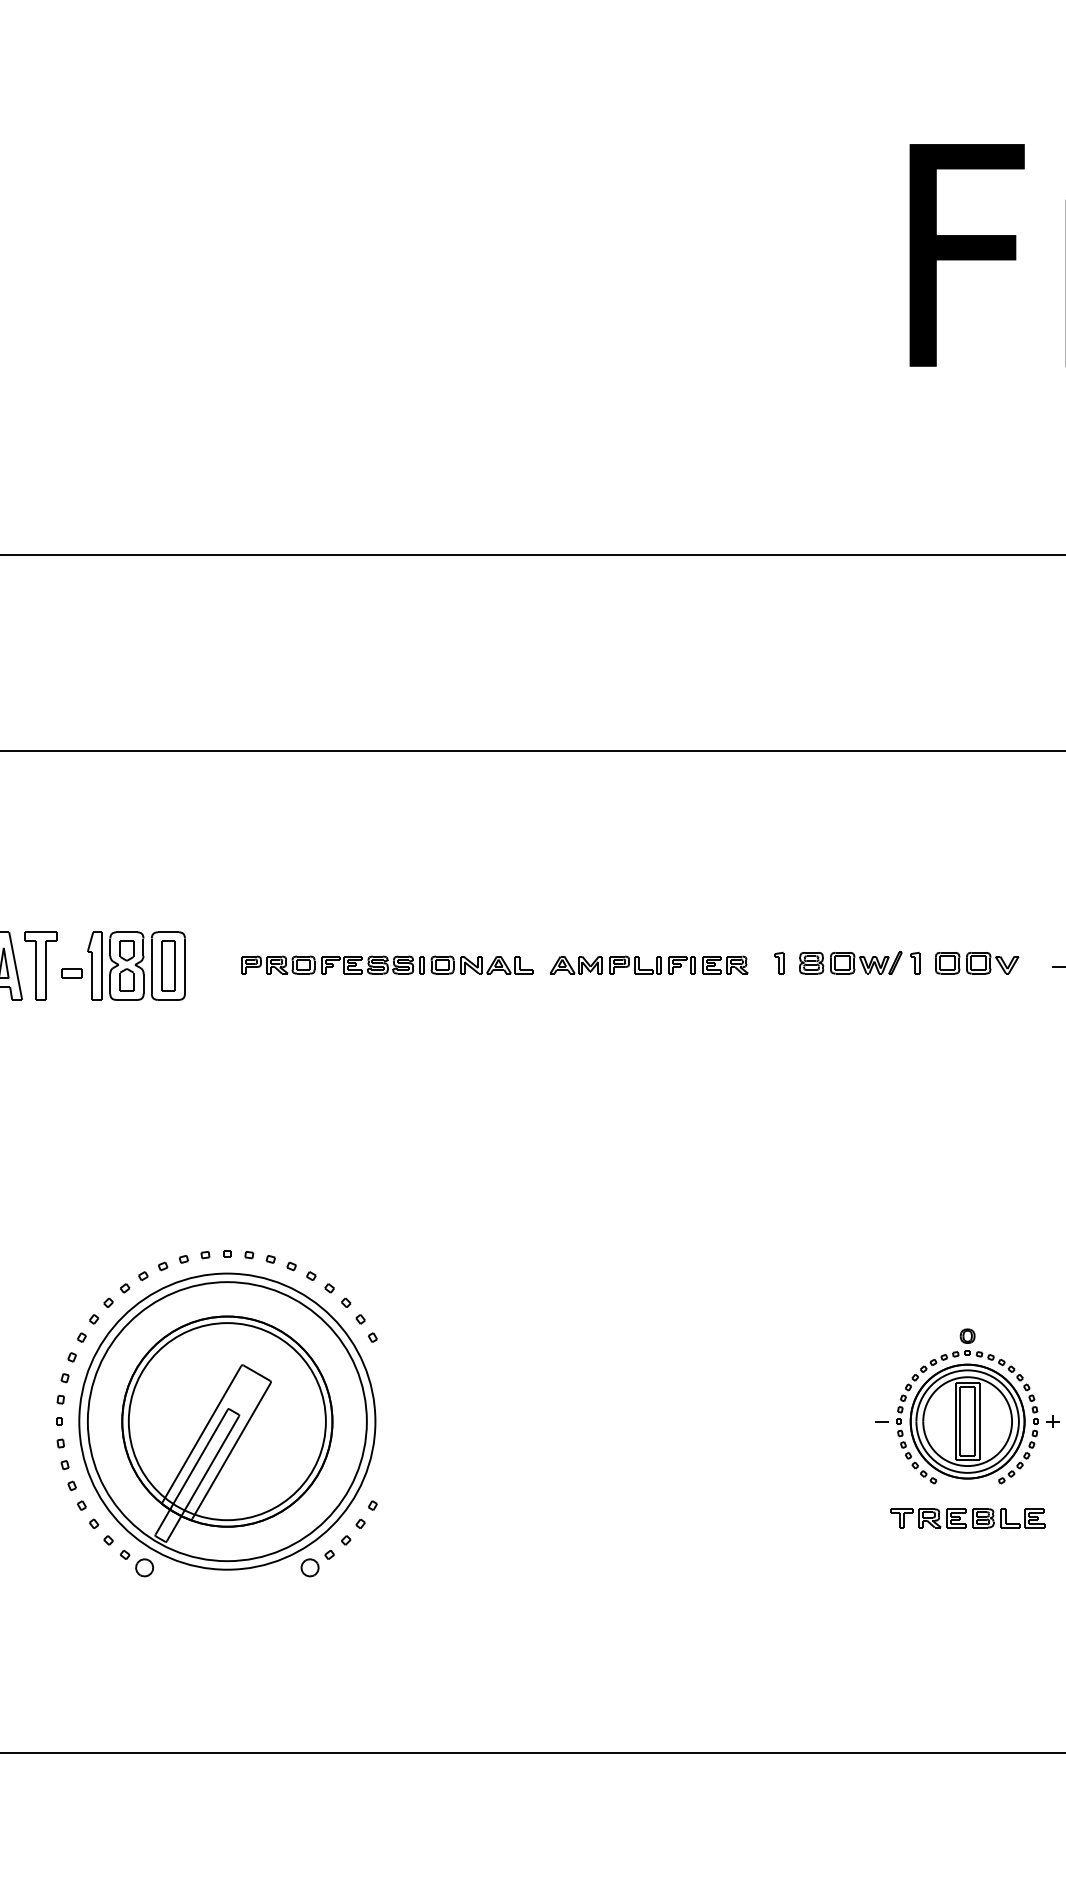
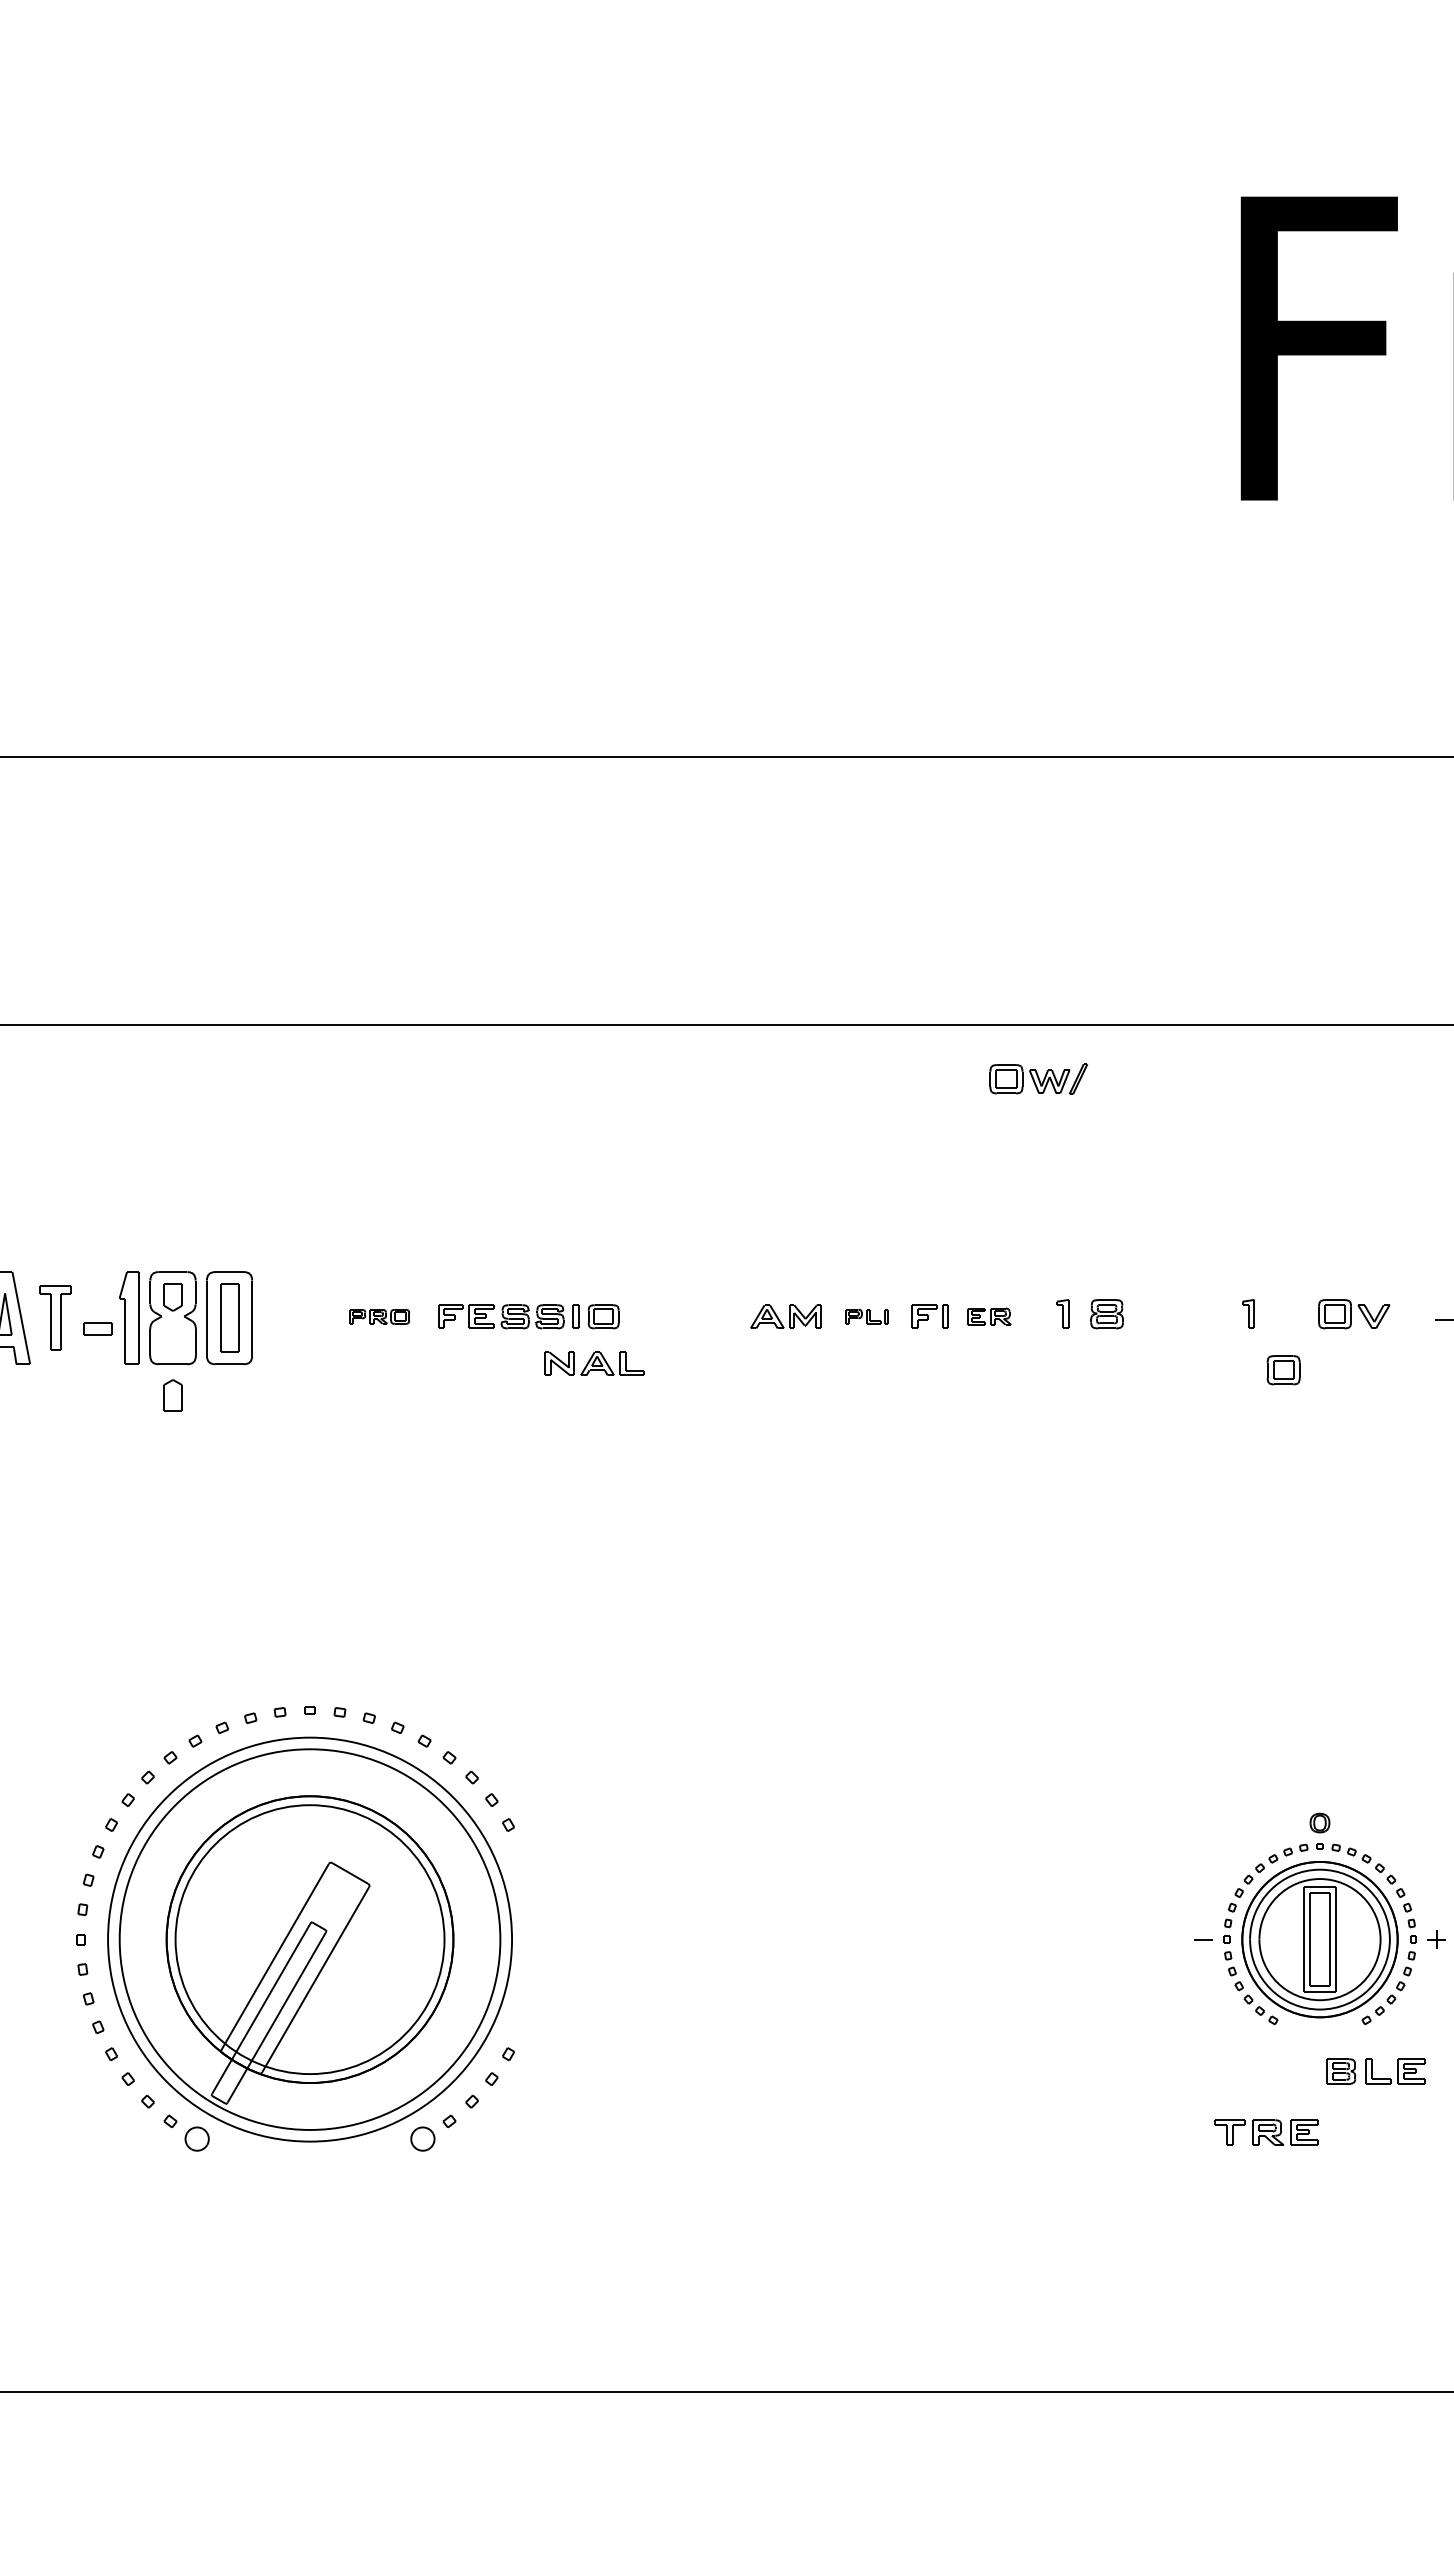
part: (866, 962) -> (1038, 1078), moved
part: (947, 963) -> (1283, 1370), moved
part: (278, 964) -> (379, 1316), size x0.6
part: (496, 964) -> (594, 1363), moved
part: (635, 964) -> (866, 1316), size x0.6
part: (725, 964) -> (989, 1316), size x0.7
part: (40, 965) -> (55, 1317), size x0.7
part: (126, 980) -> (172, 1395), moved
part: (928, 1518) -> (1266, 2132), moved

